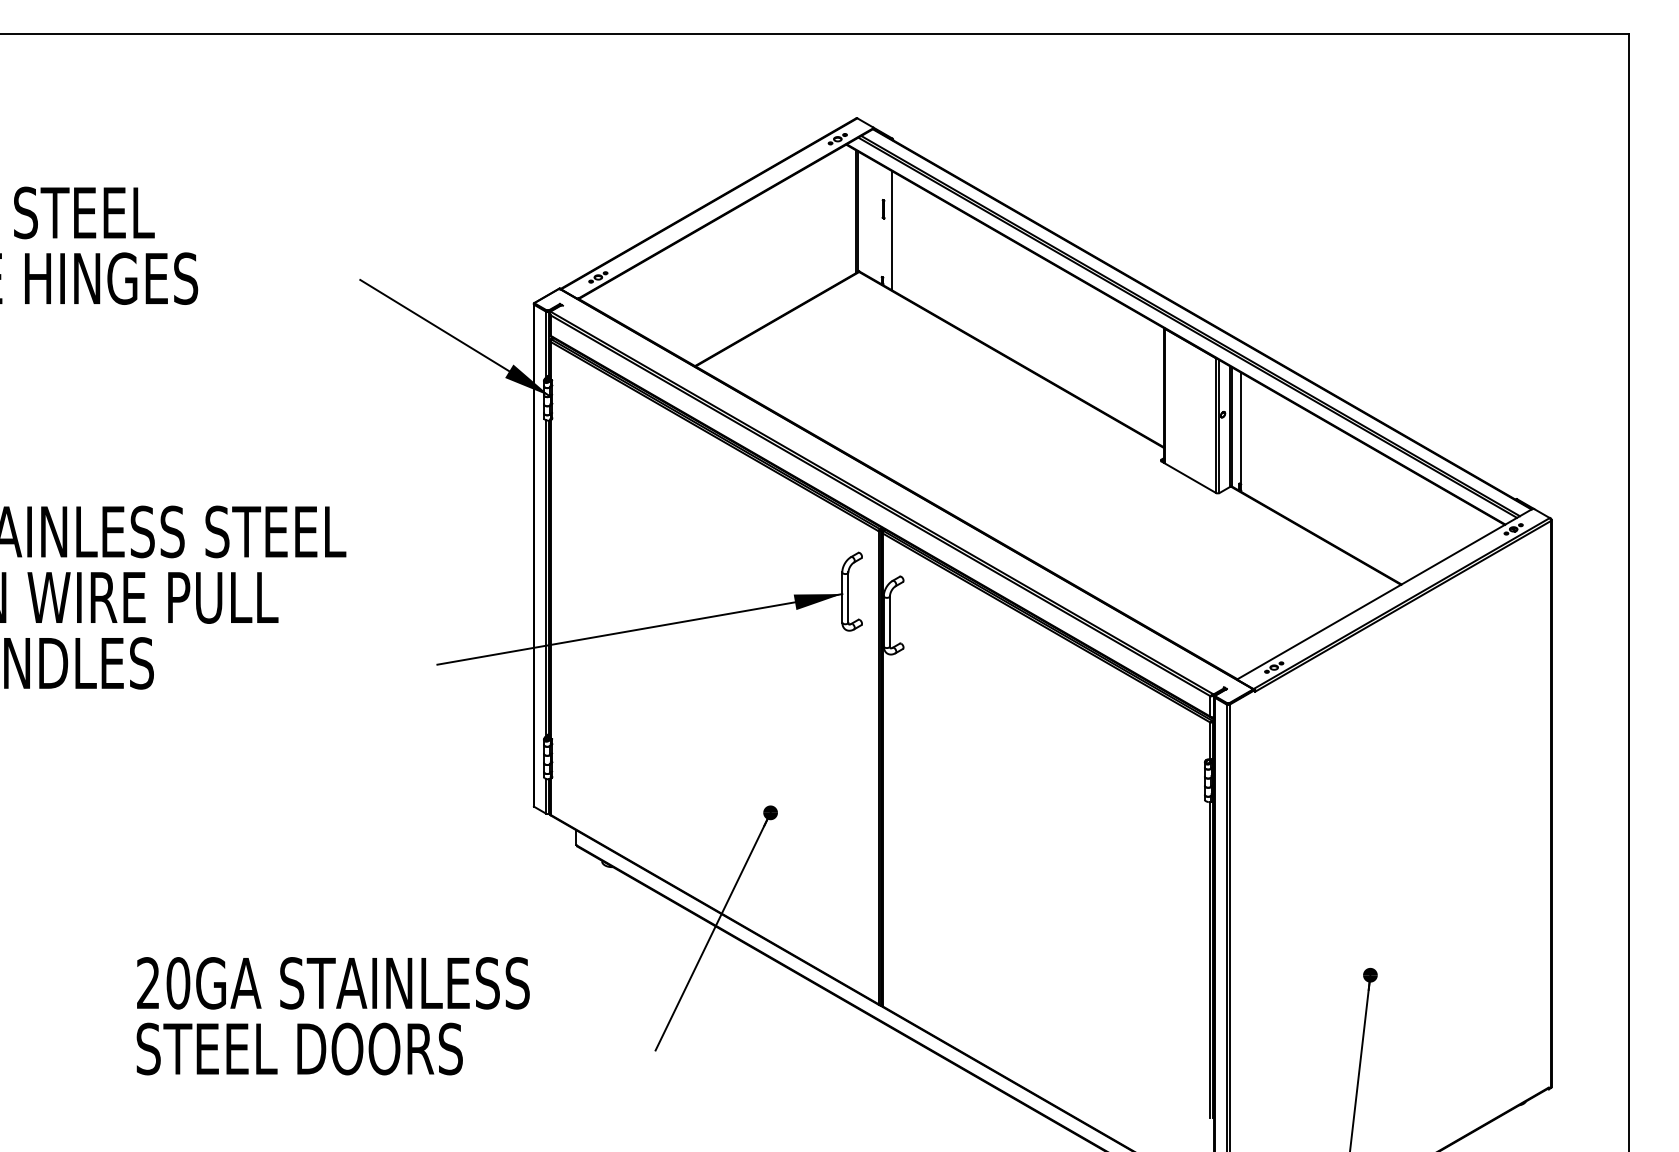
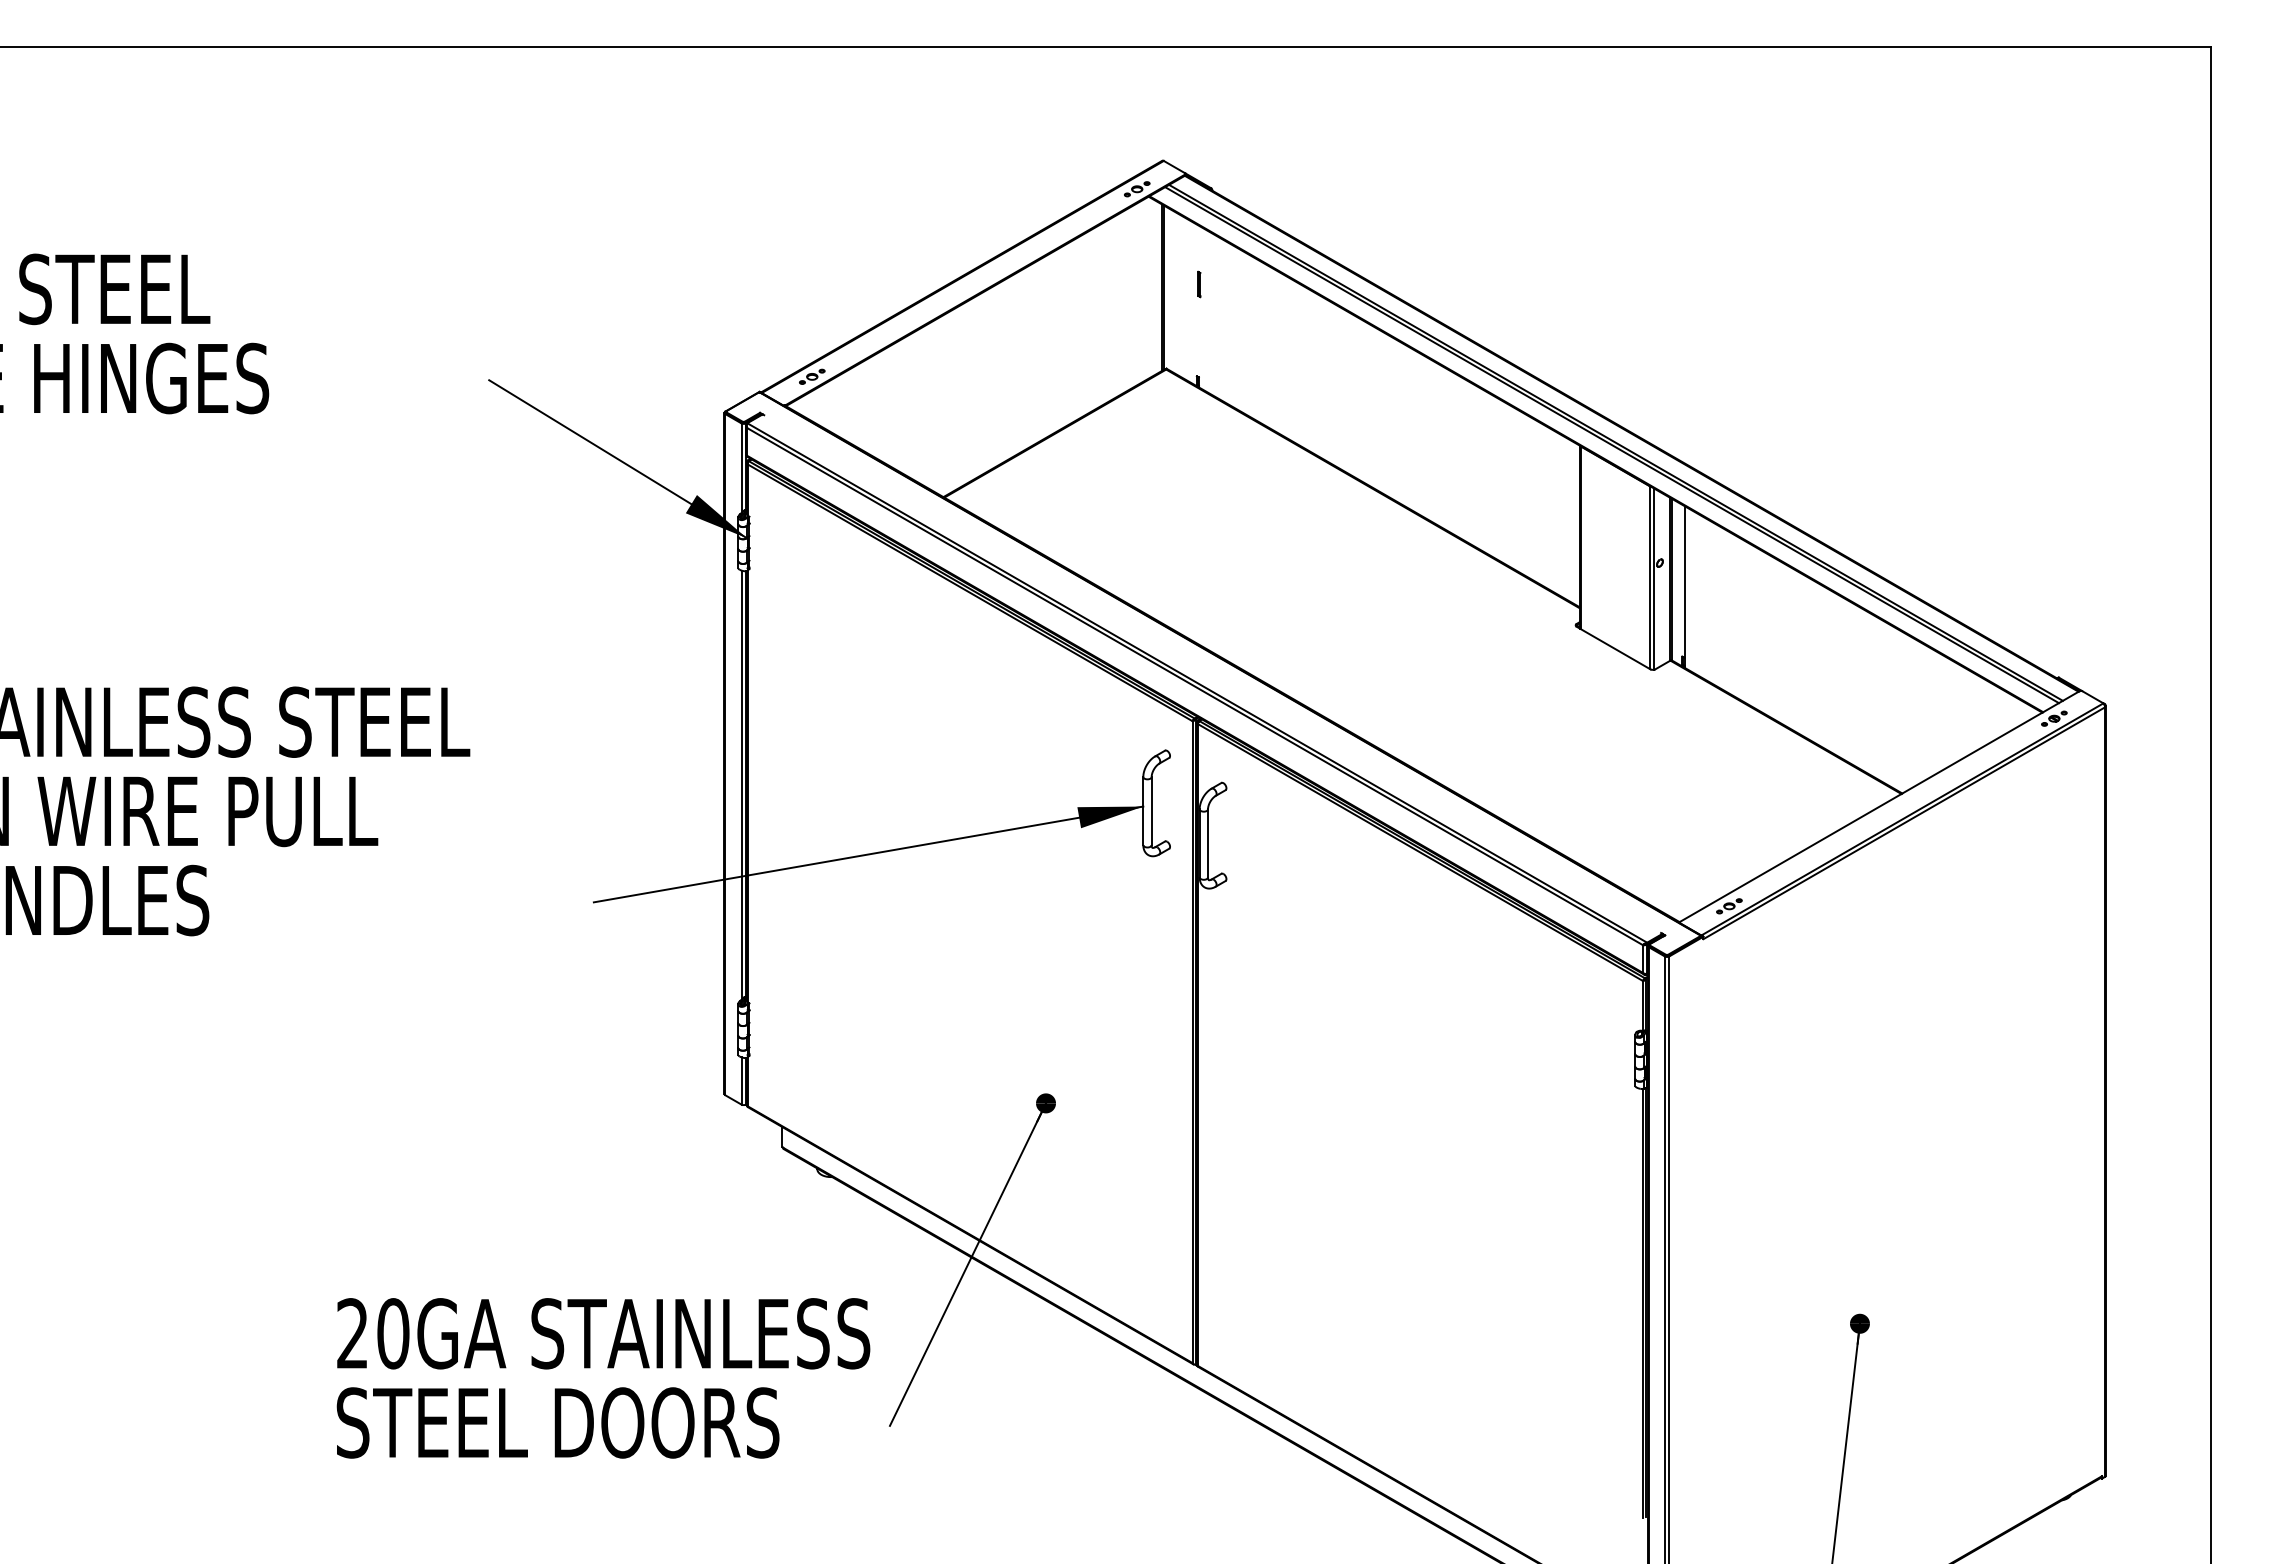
line: (892, 230) -> (1211, 313), removed
text: (333, 1016) -> (603, 1378), moved

